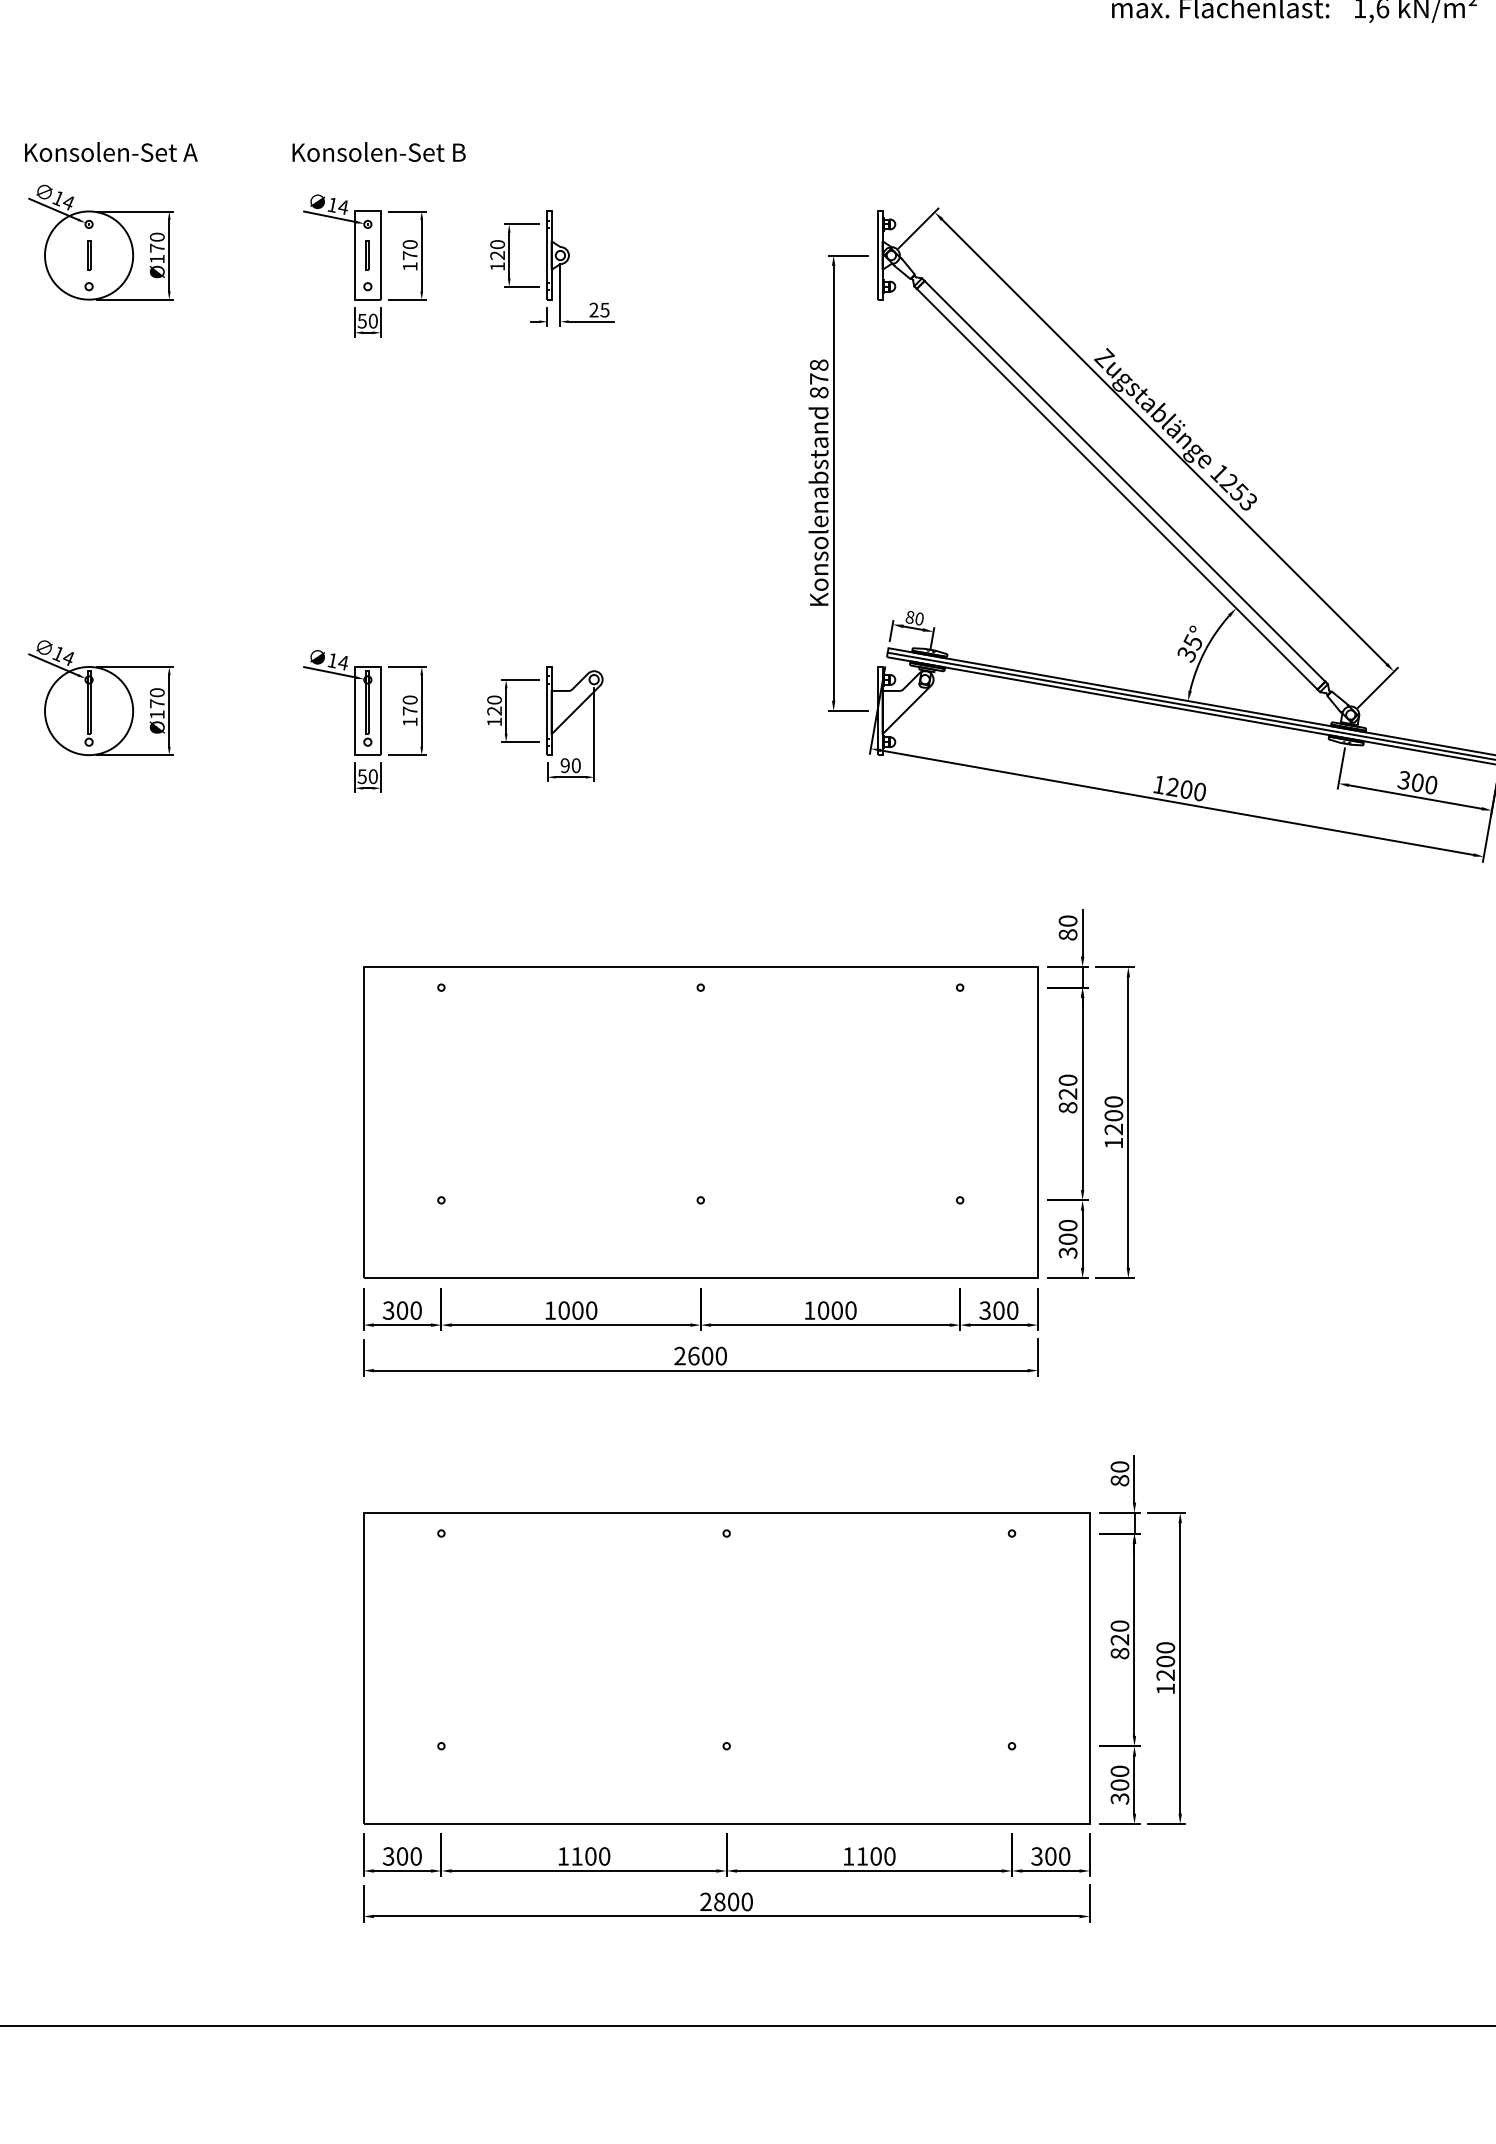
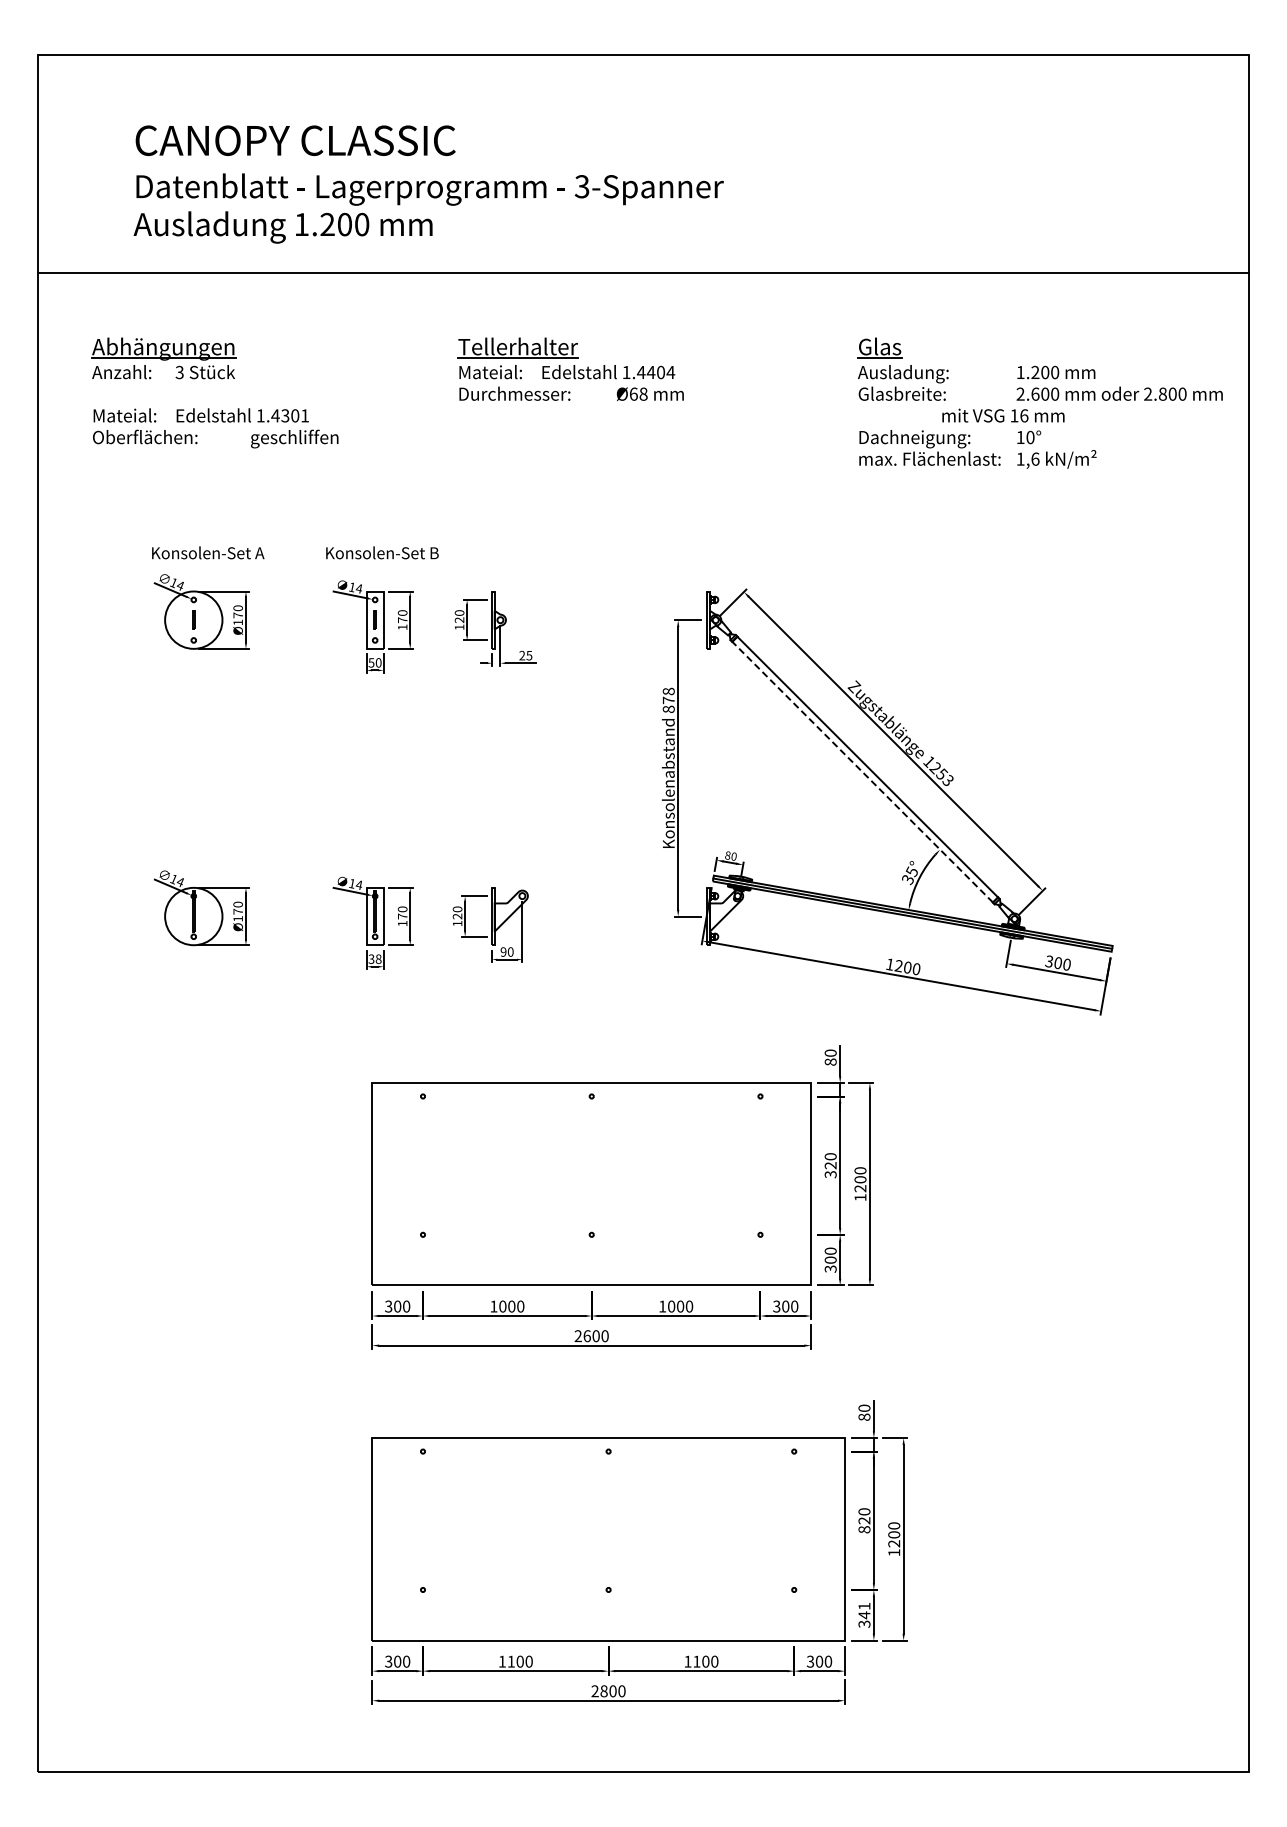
line: (1116, 488) -> (862, 771), solid -> dashed
text: (368, 775) -> (375, 958), 50 -> 38
text: (1067, 1107) -> (830, 1174), 820 -> 320
text: (1120, 1777) -> (864, 1610), 300 -> 341

